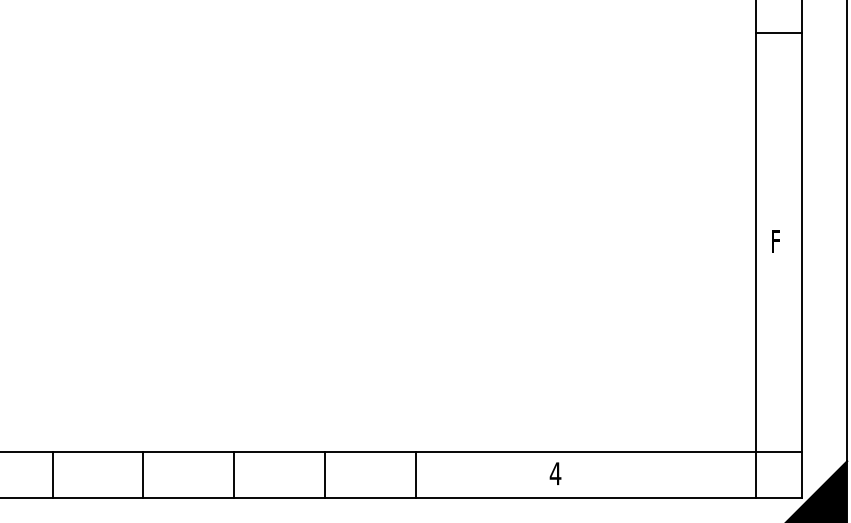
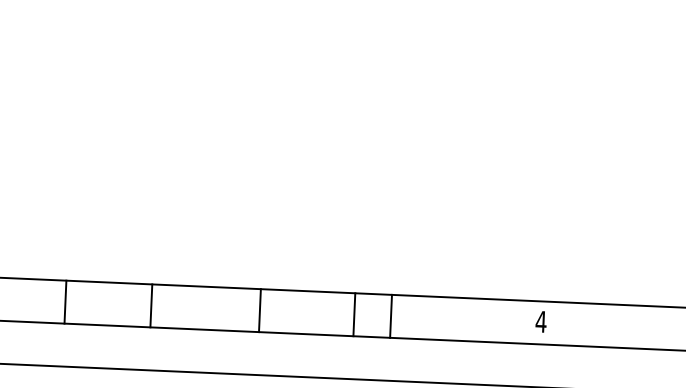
line: (234, 474) -> (260, 310), moved
line: (325, 474) -> (354, 314), moved
line: (415, 474) -> (390, 316), moved

